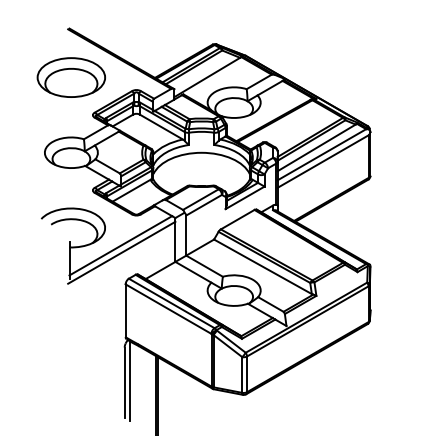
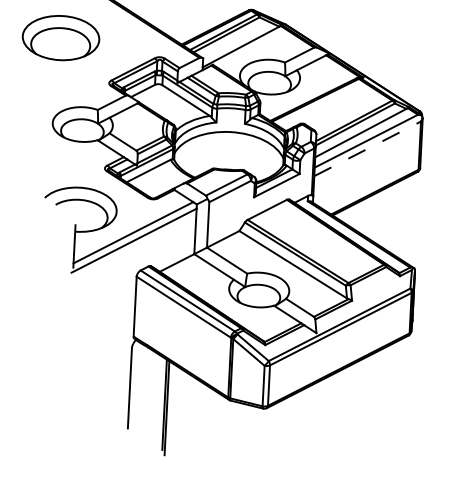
part: (70, 77) -> (60, 37), moved
line: (323, 161) -> (367, 148), solid -> dashed
line: (130, 380) -> (136, 385), removed

